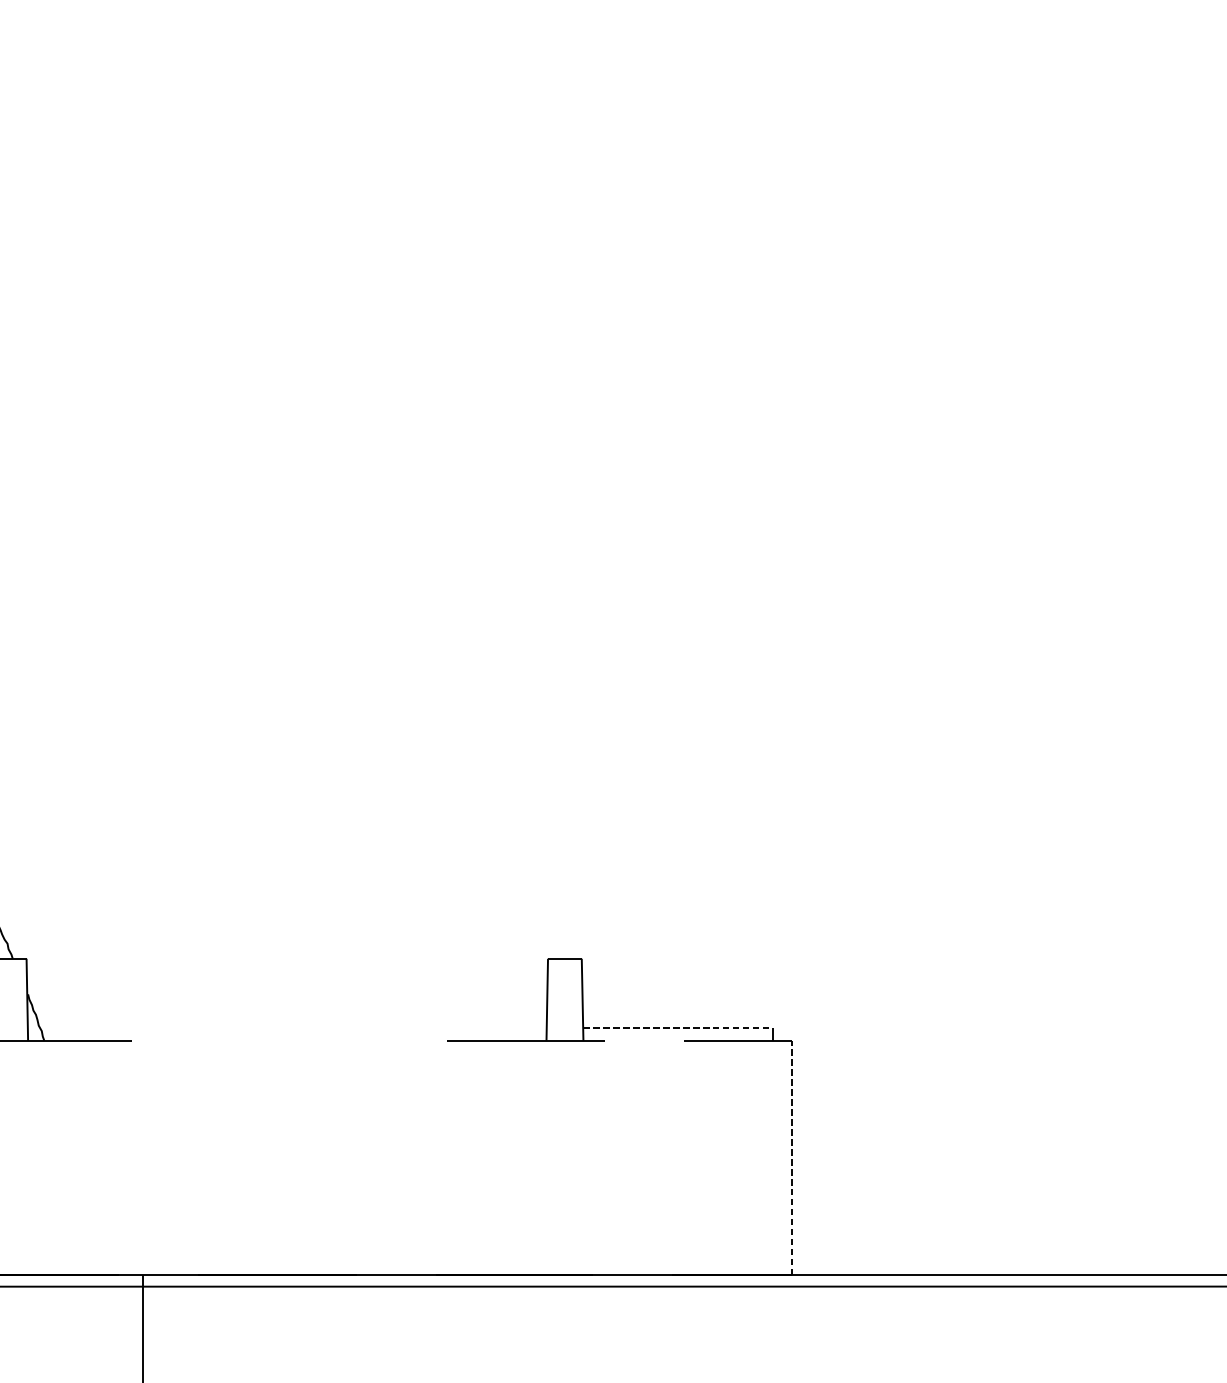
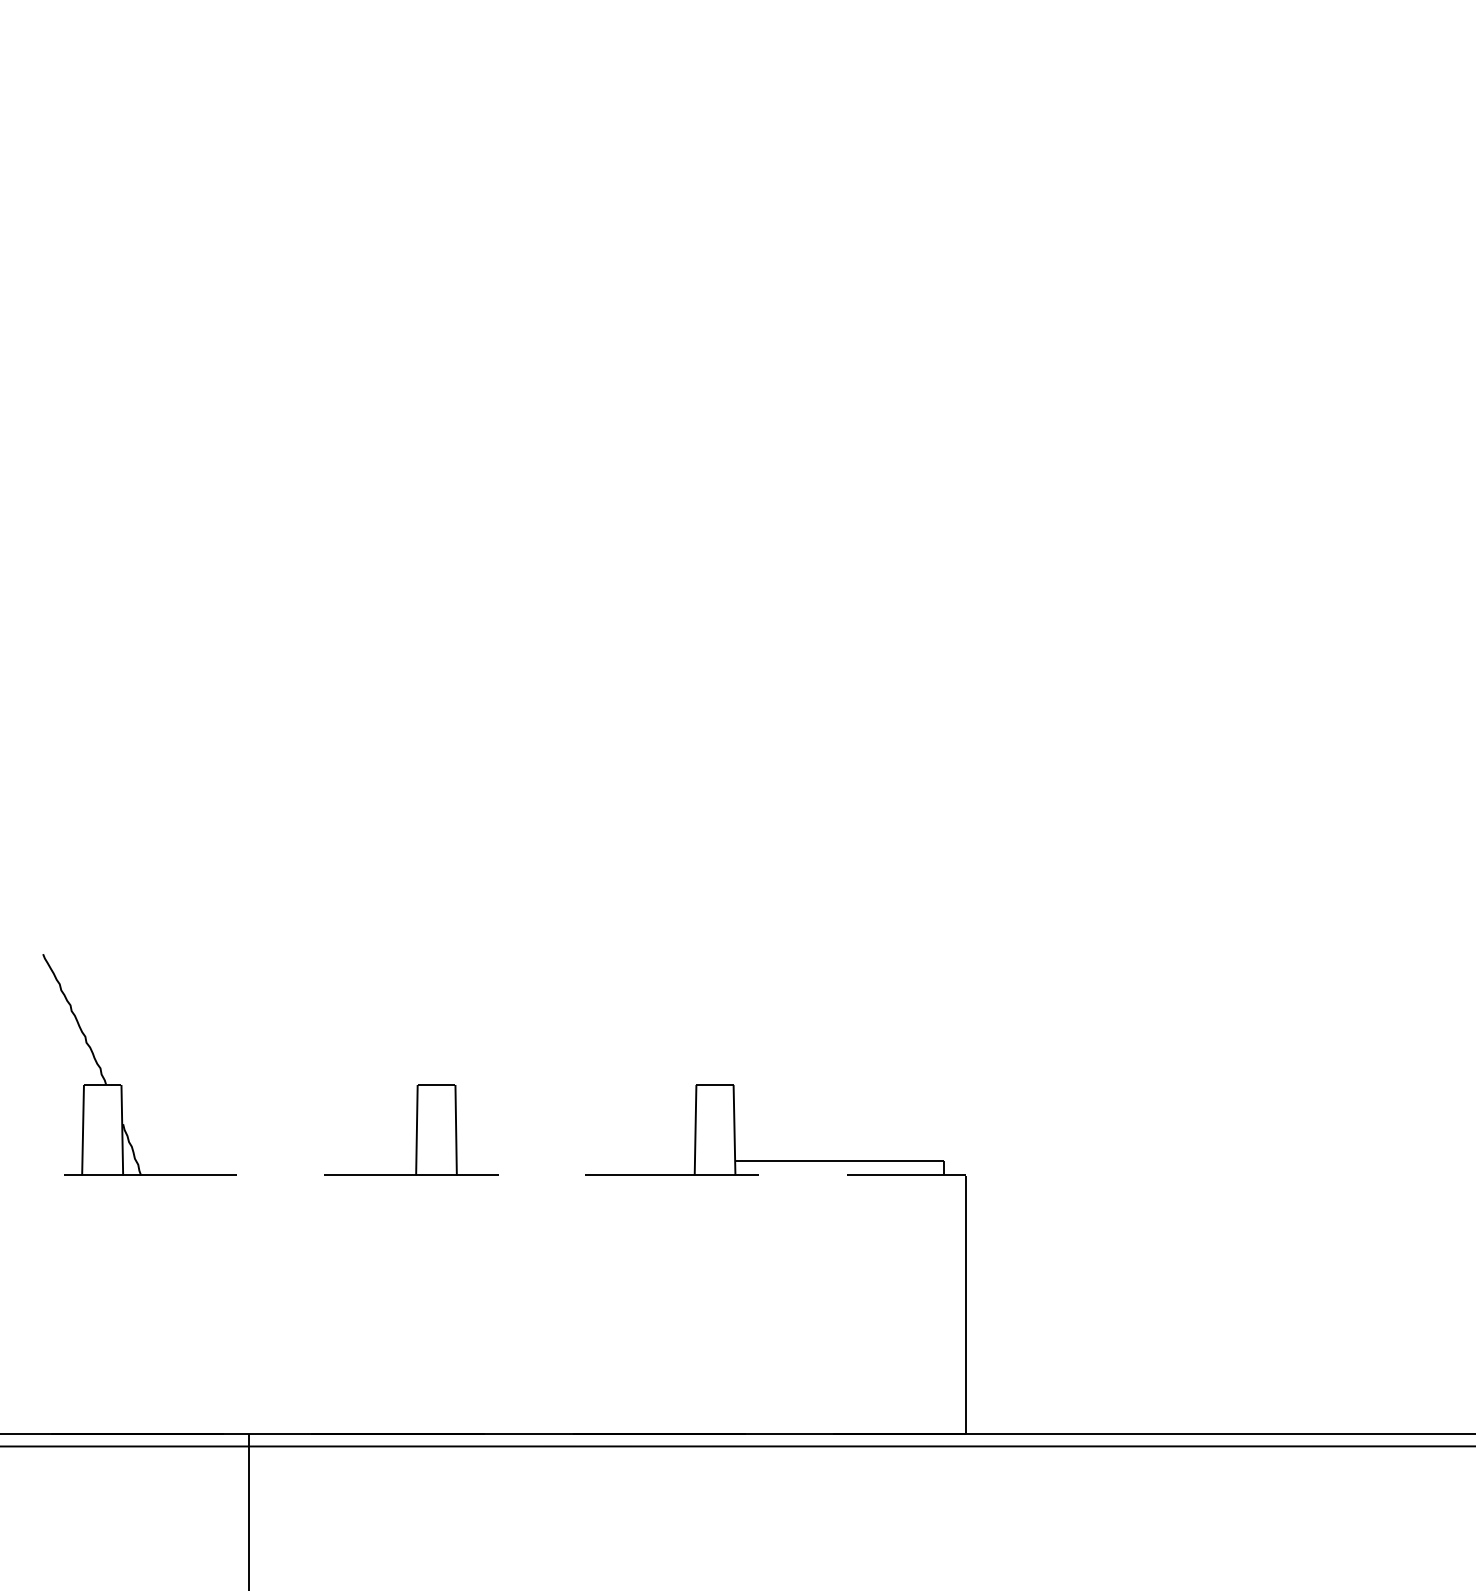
part: (289, 999) -> (411, 1129), added
line: (678, 1028) -> (840, 1161), dashed -> solid
line: (792, 1157) -> (965, 1304), dashed -> solid

